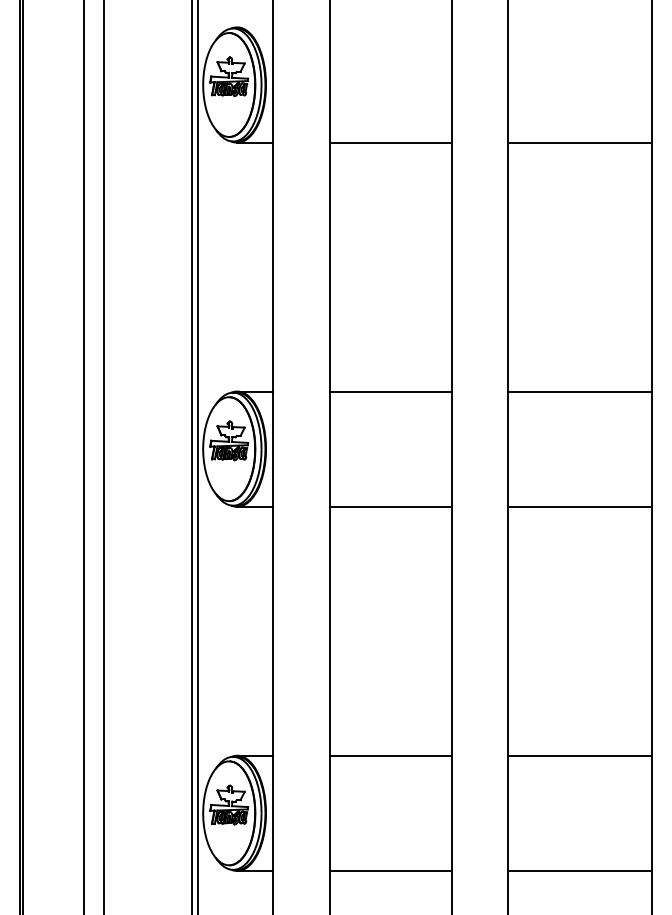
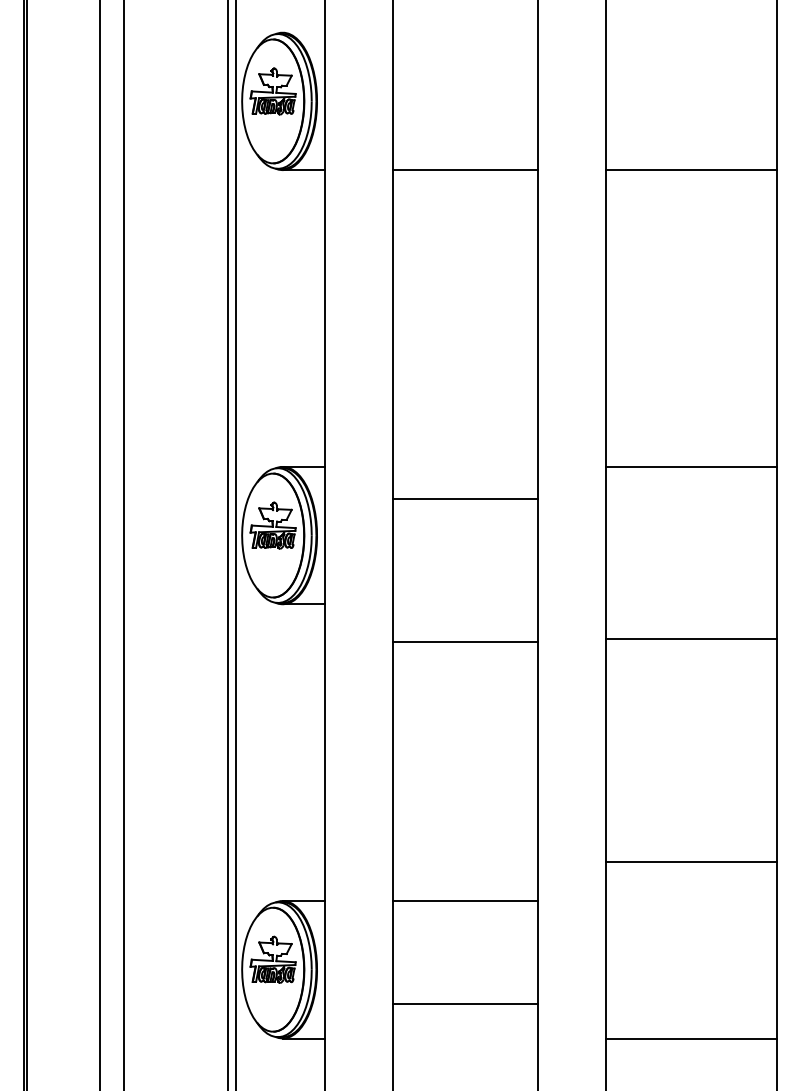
line: (390, 391) -> (465, 498), moved
line: (390, 506) -> (465, 642), moved
line: (580, 506) -> (691, 639), moved
line: (580, 755) -> (691, 861), moved
line: (390, 871) -> (465, 1003), moved

